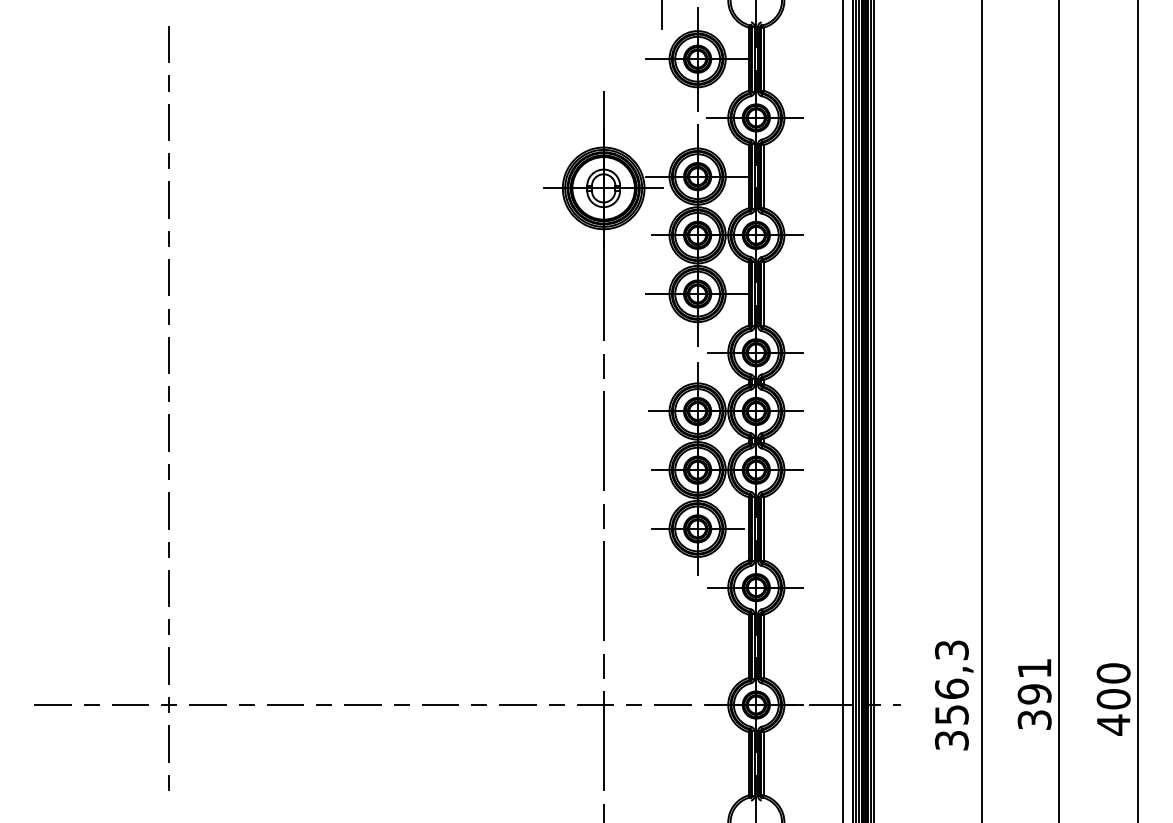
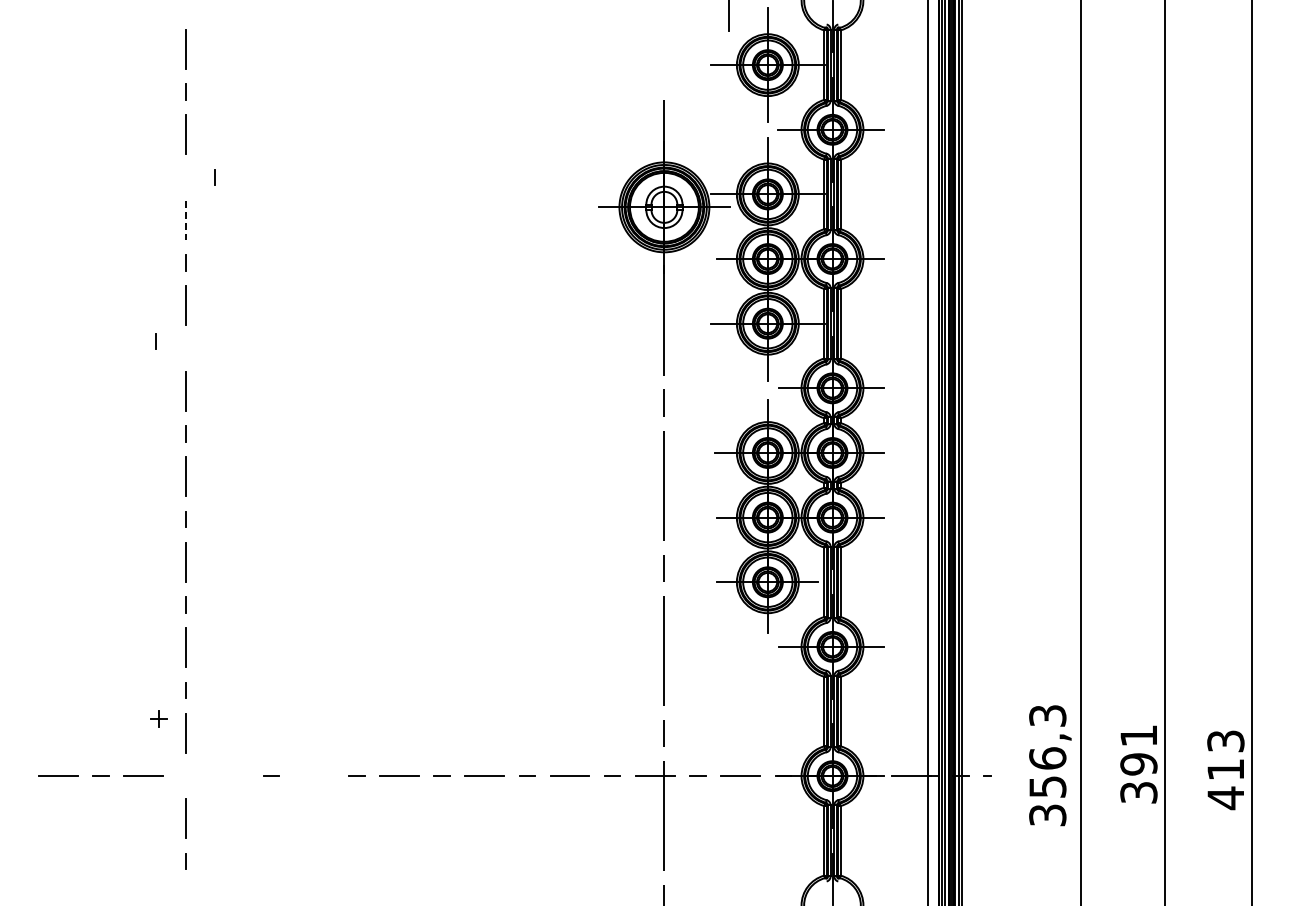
line: (168, 161) -> (214, 177), moved
line: (169, 200) -> (186, 220), solid -> dashed
line: (168, 316) -> (155, 341), moved
text: (1113, 686) -> (1225, 755), 400 -> 413
part: (168, 704) -> (158, 718), moved
line: (207, 705) -> (228, 776), removed
line: (284, 705) -> (313, 776), removed

